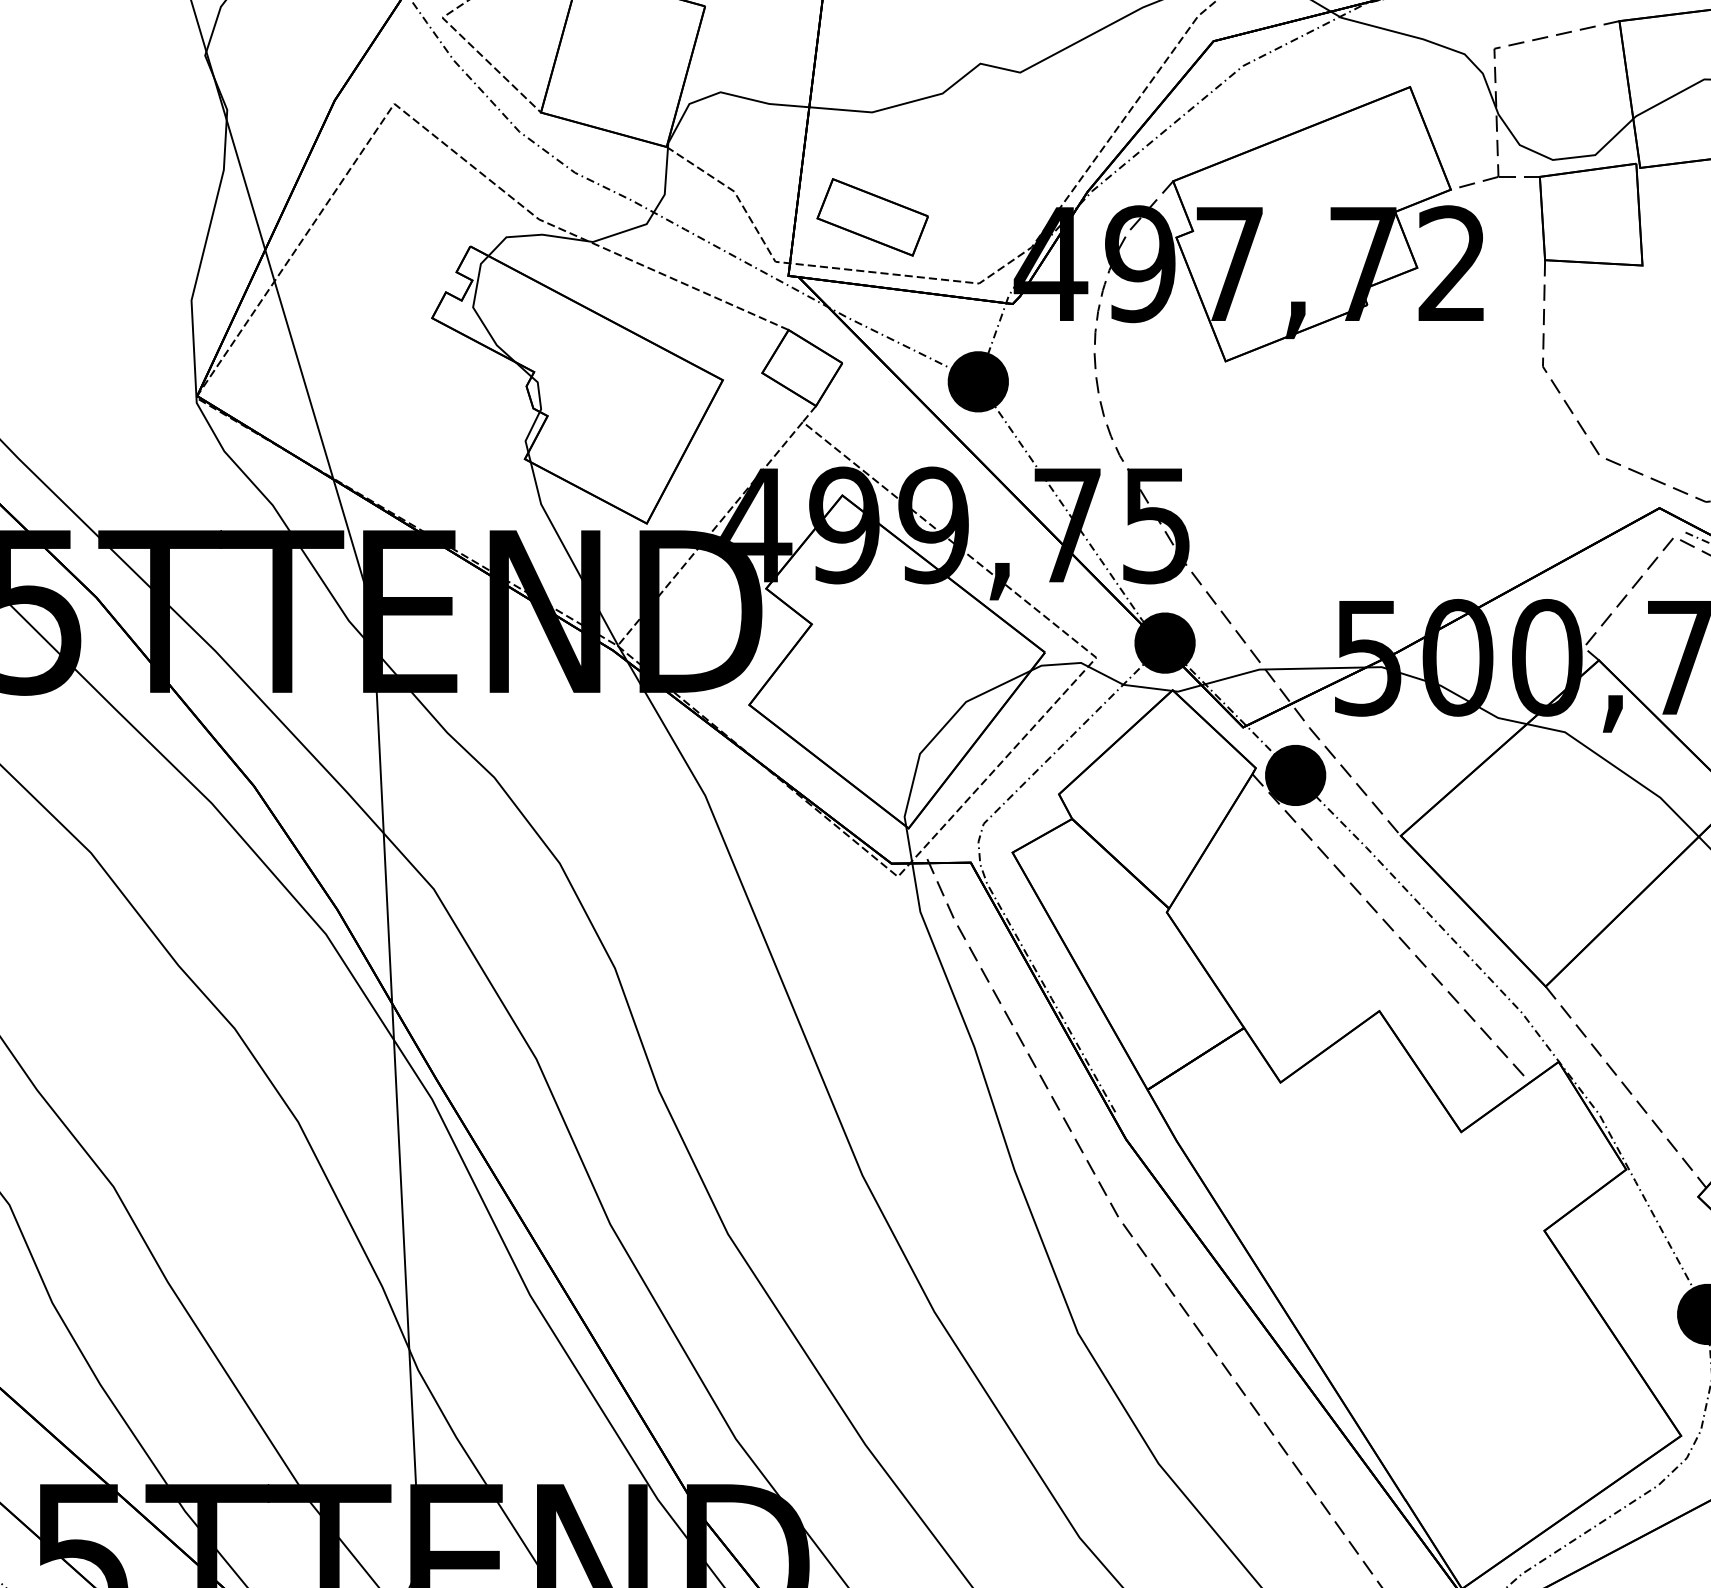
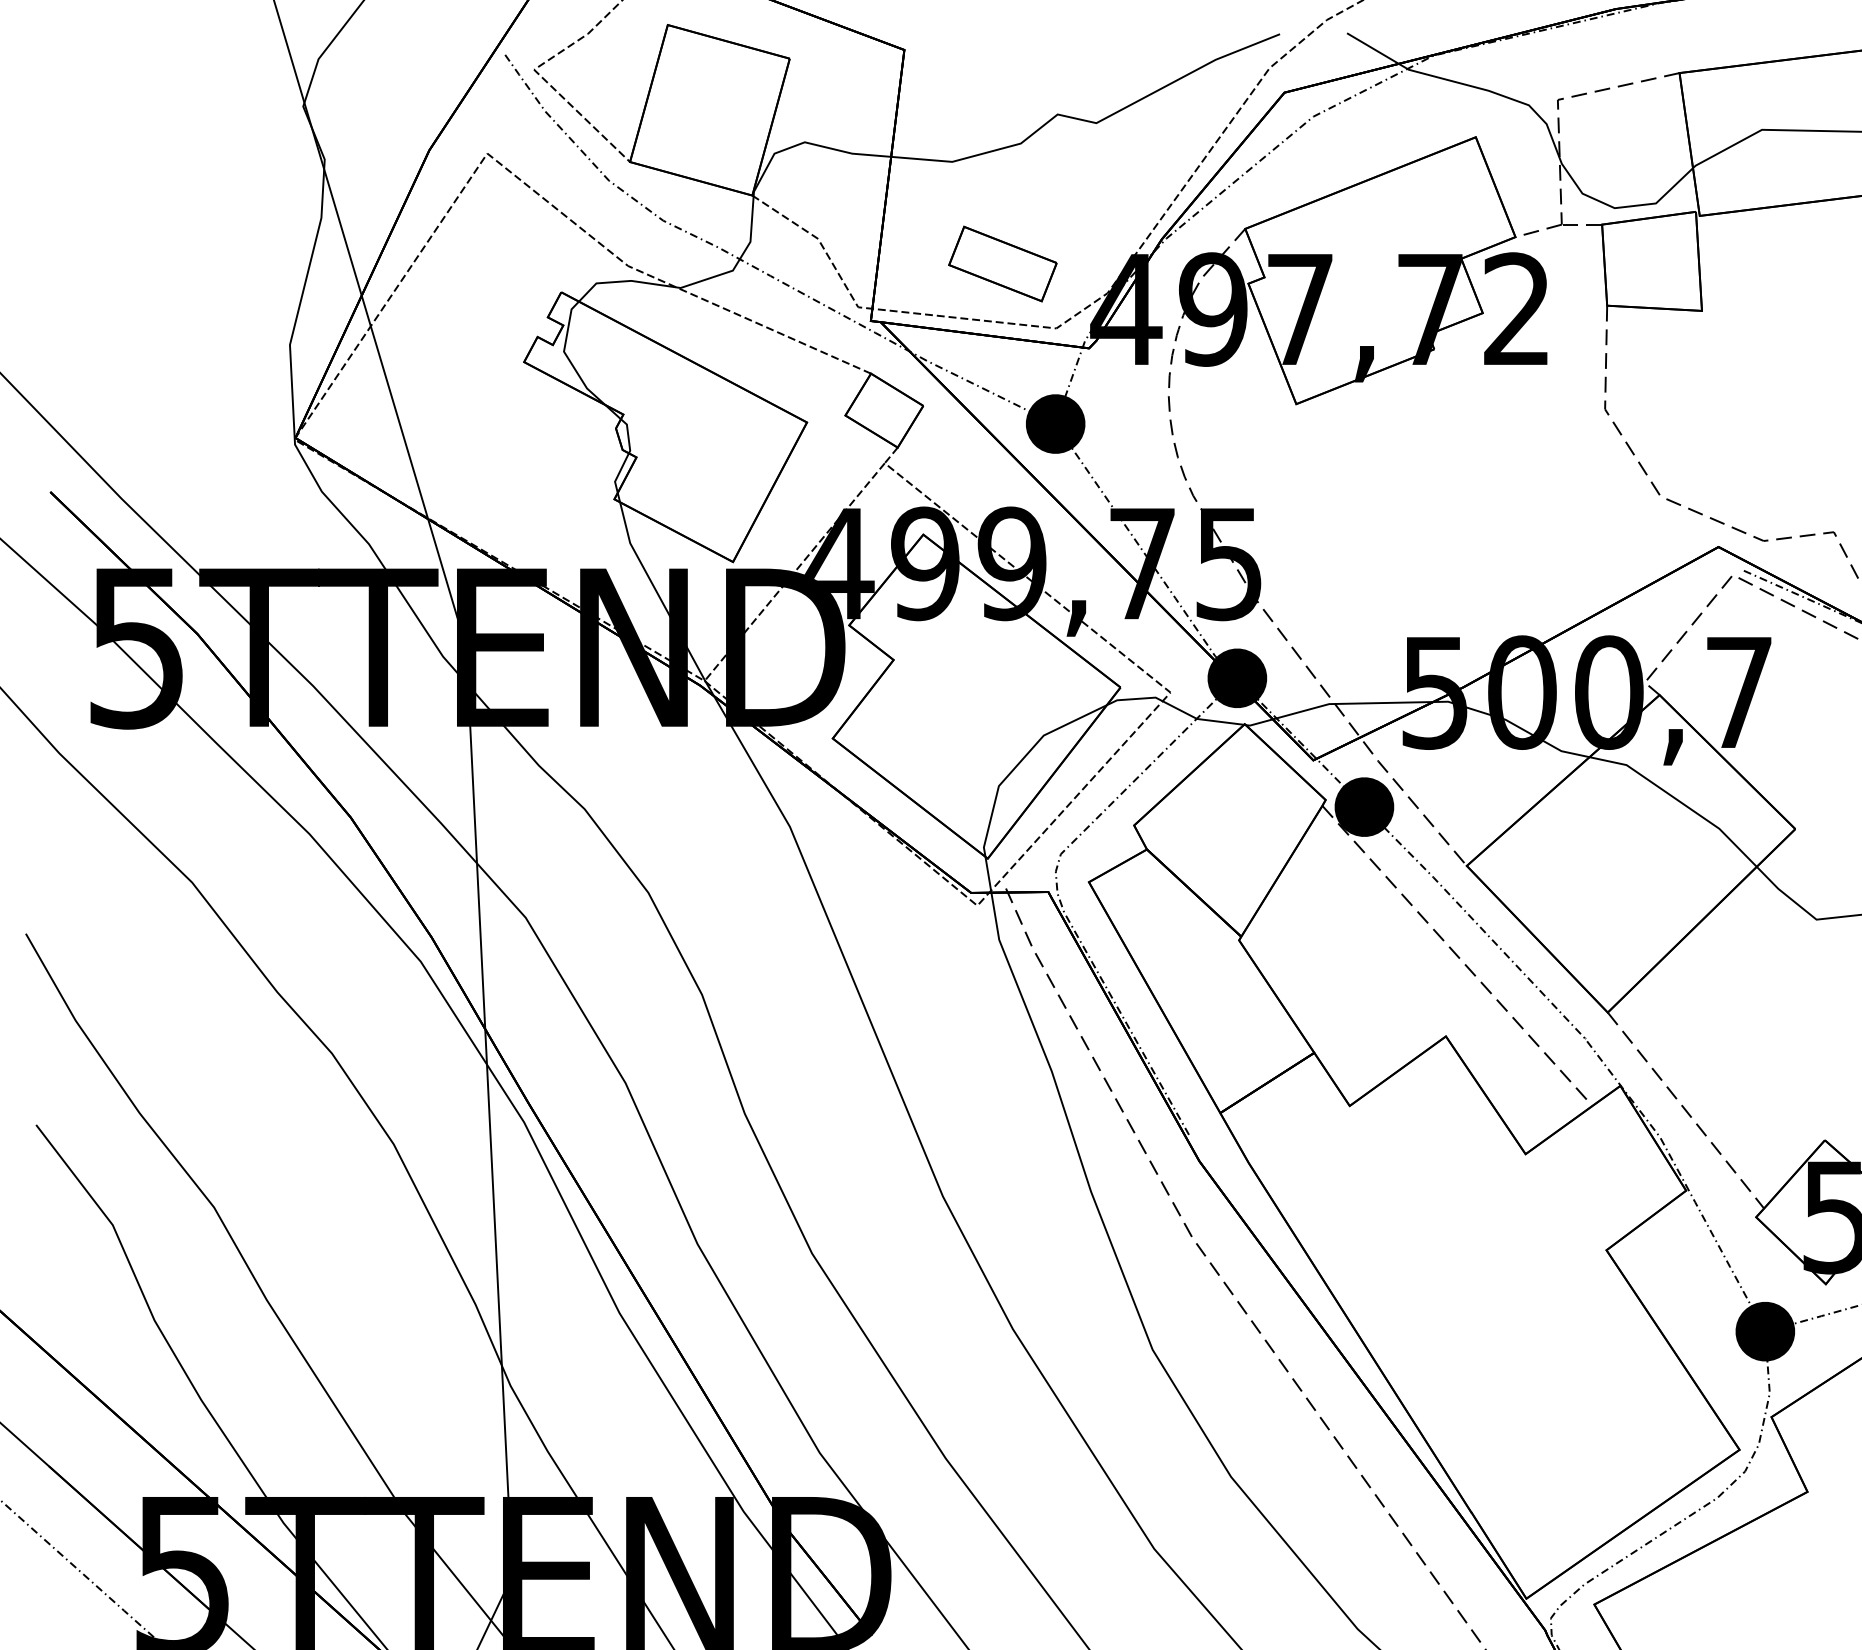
part: (872, 216) -> (1002, 263), moved

